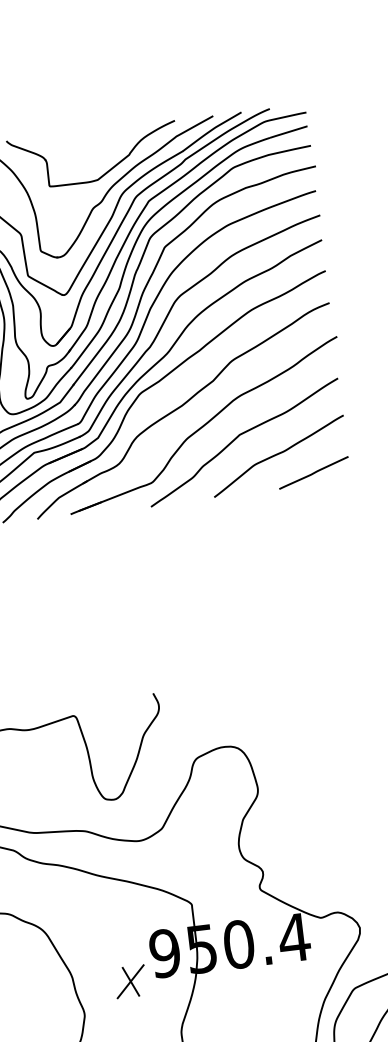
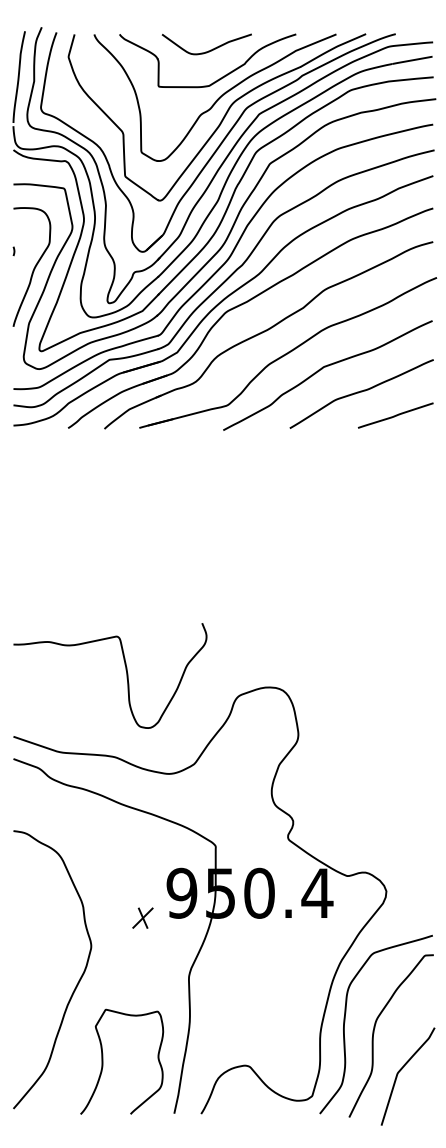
curve: (93, 146) -> (208, 50), added
part: (130, 981) -> (142, 917), size x0.62

